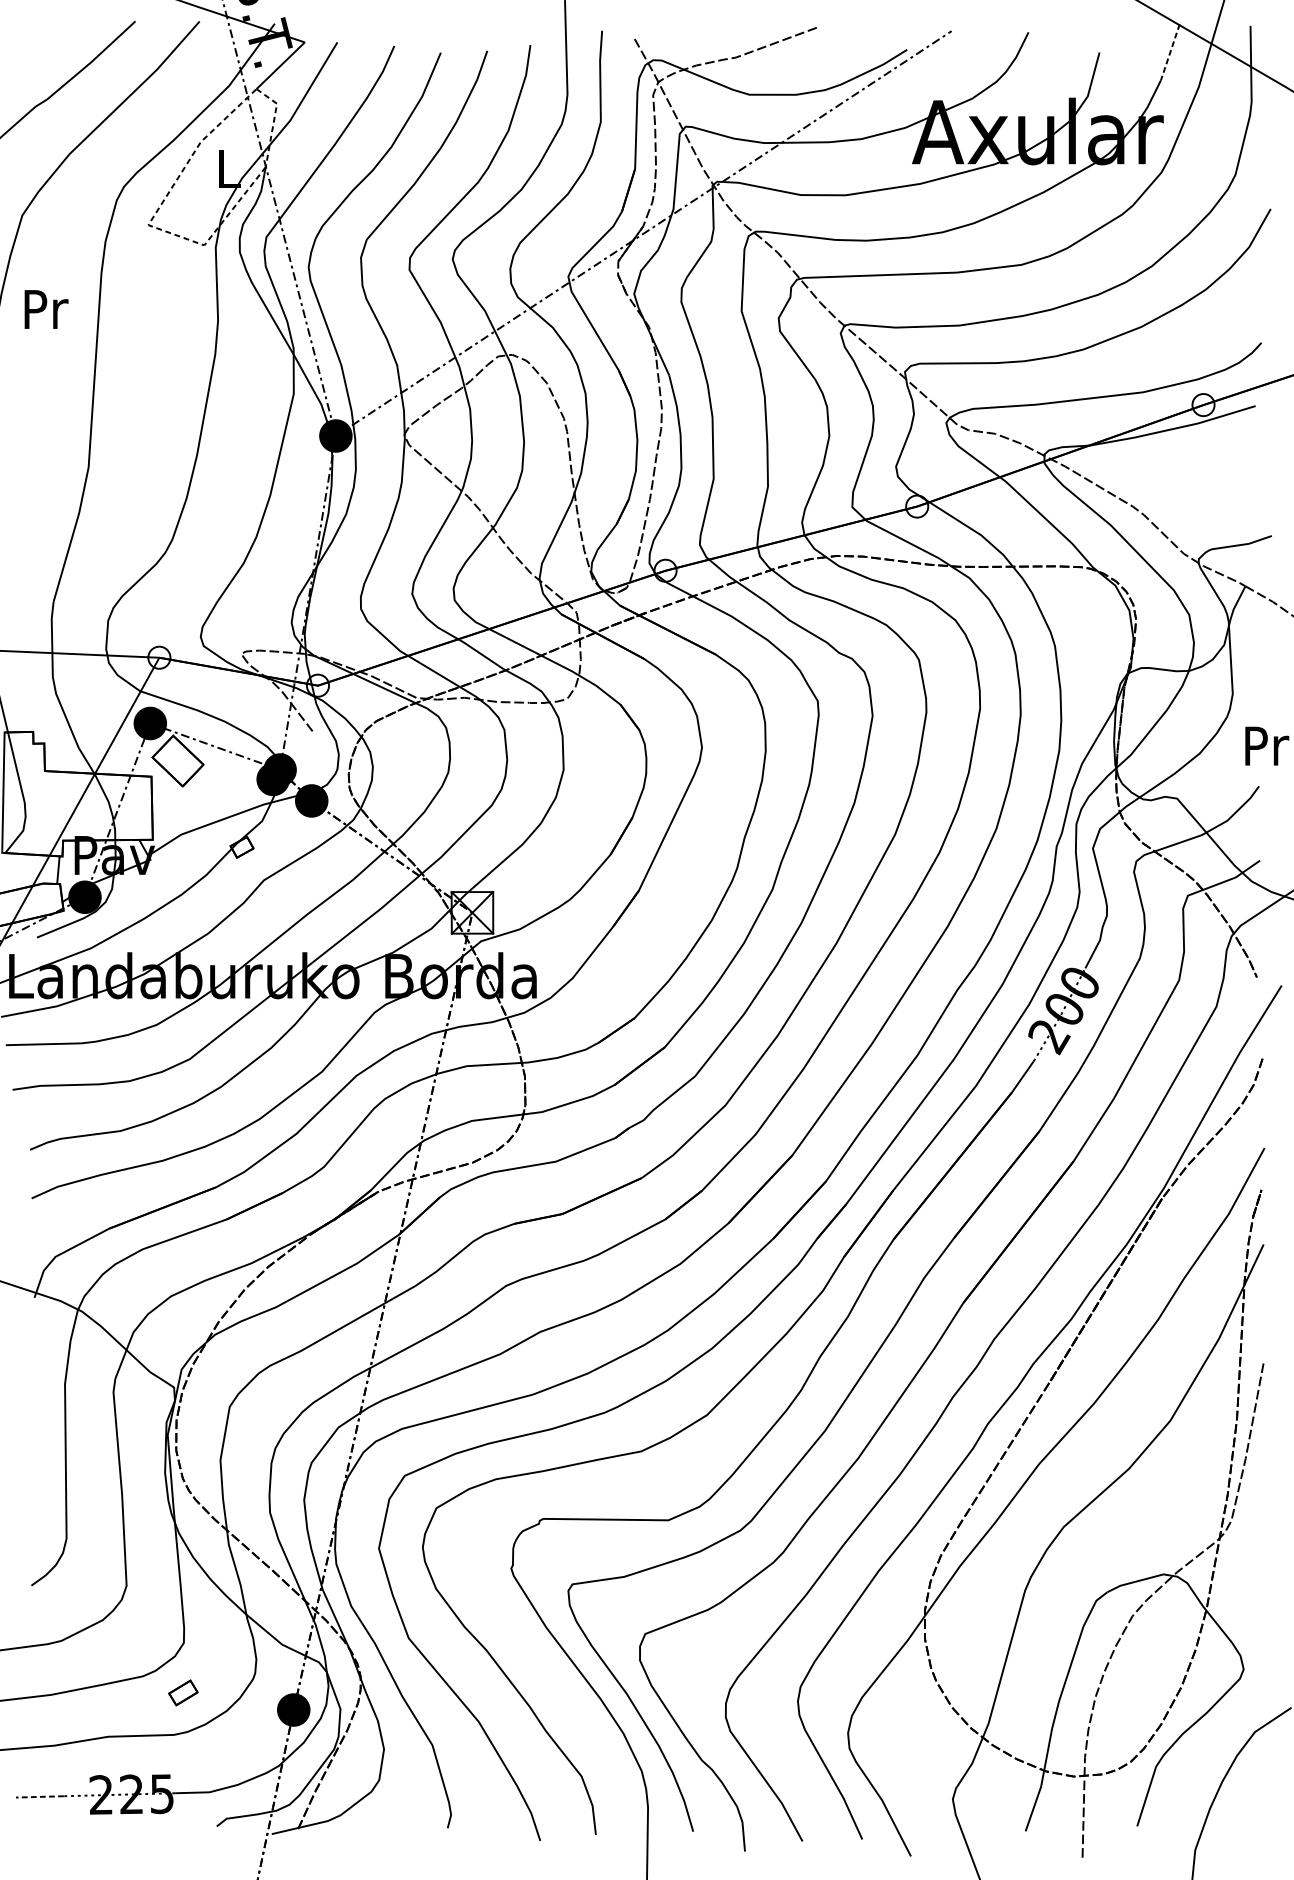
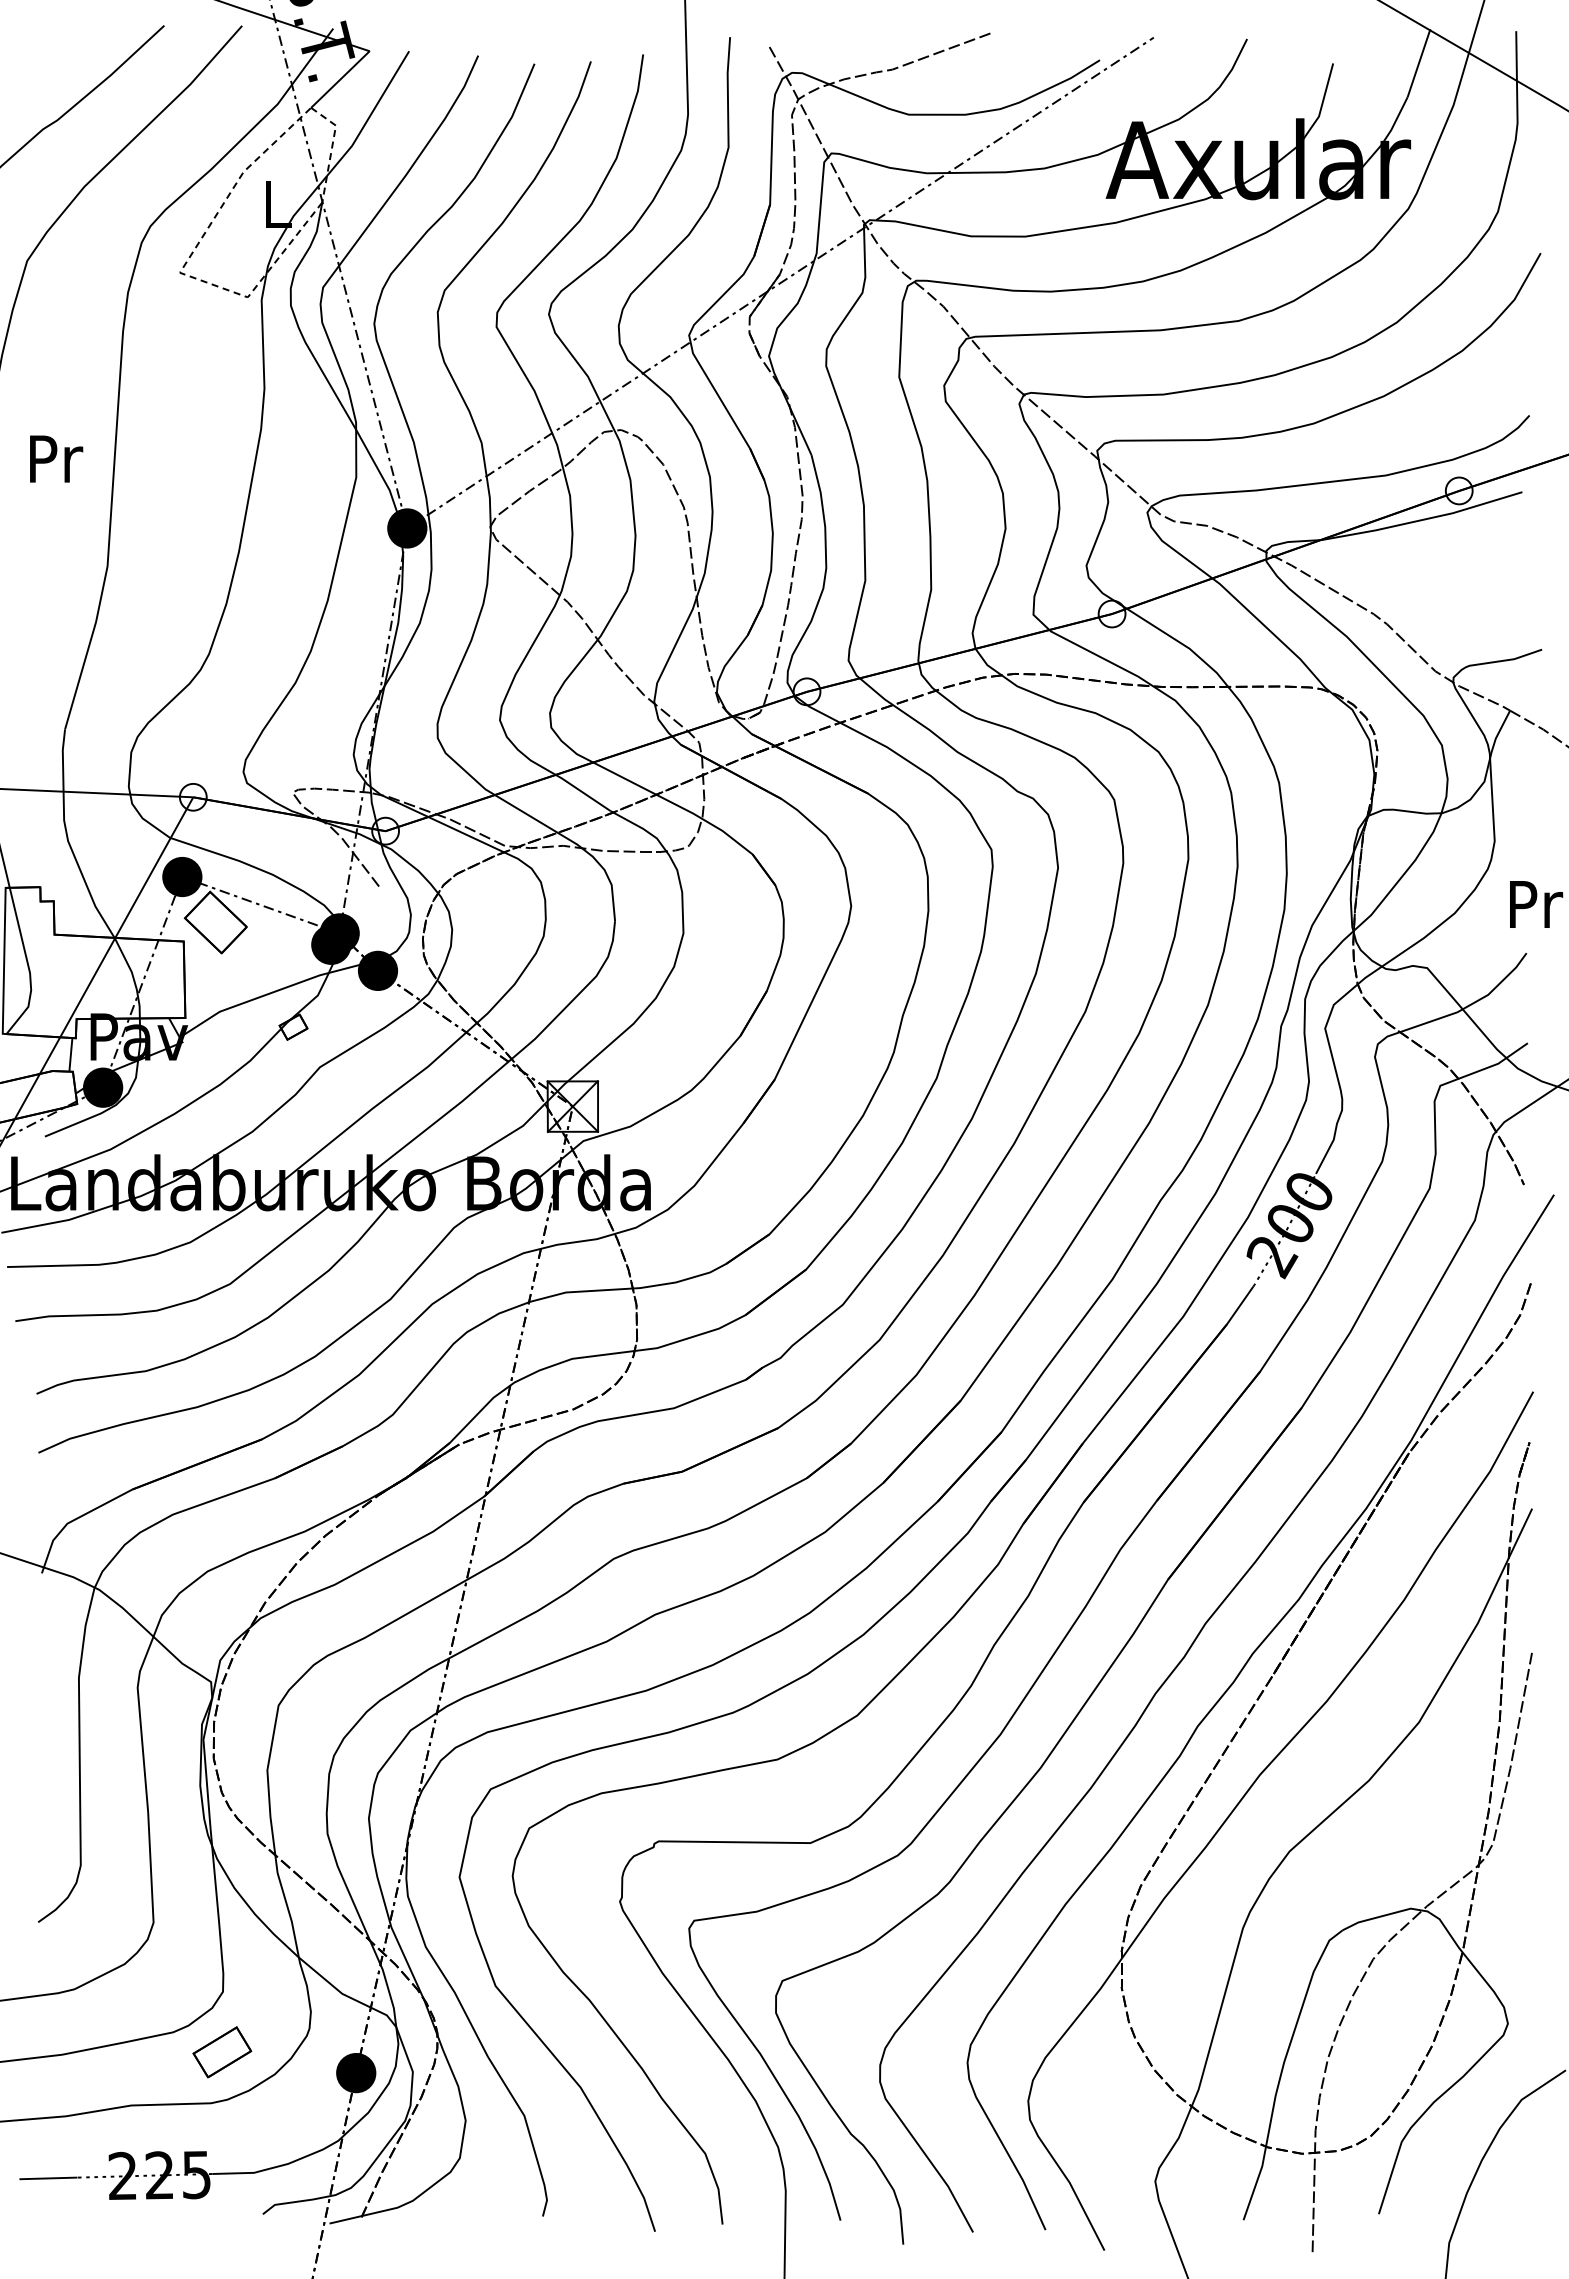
line: (1170, 52) -> (1419, 63), dashed -> solid
text: (46, 309) -> (56, 458), moved
part: (183, 1693) -> (222, 2052), size x1.67
line: (39, 1796) -> (47, 2178), dashed -> solid

